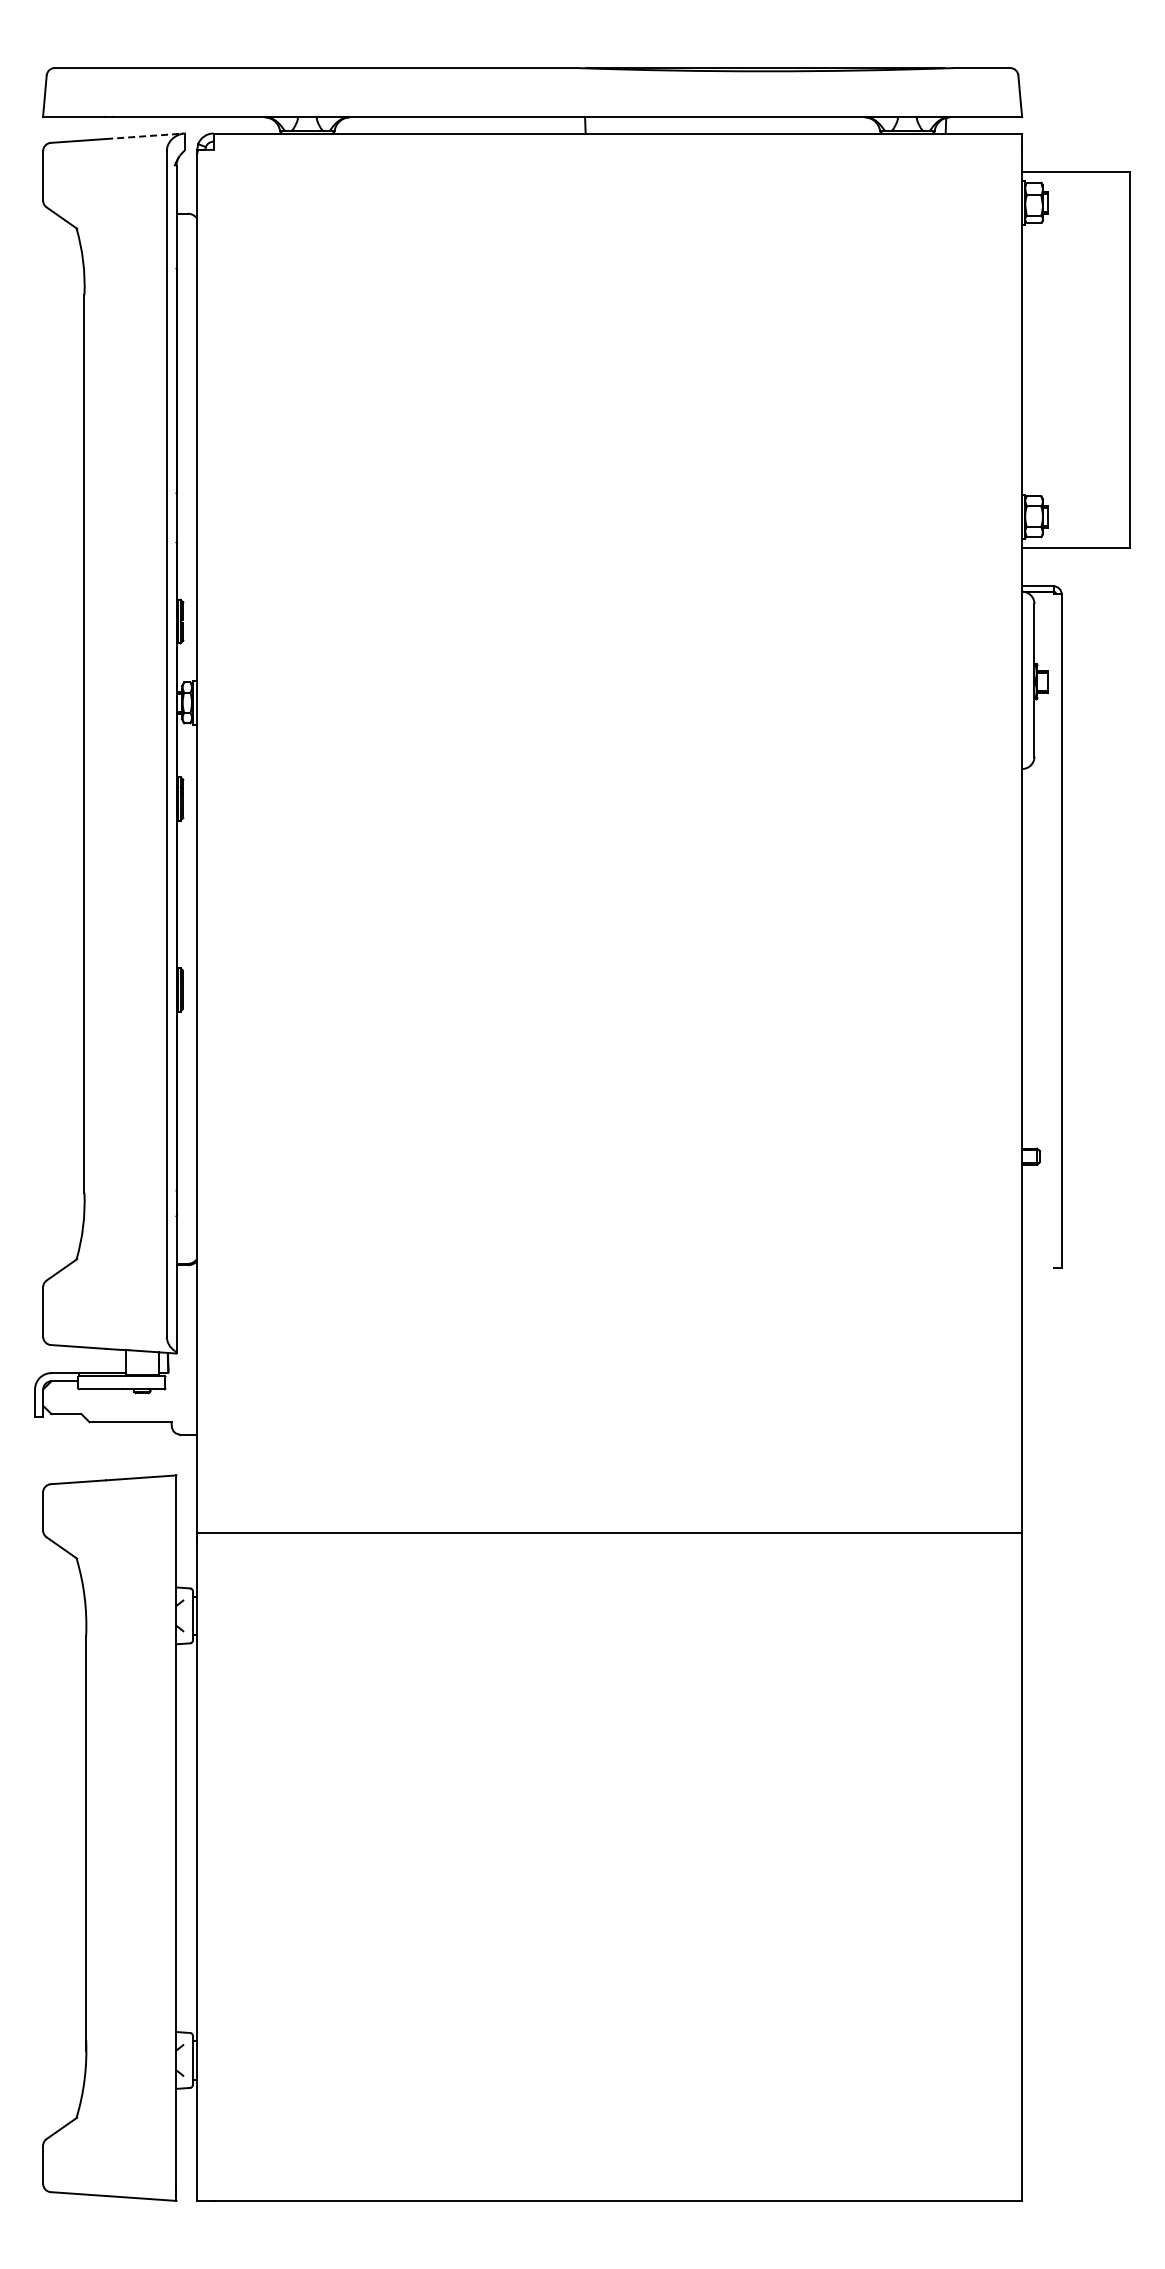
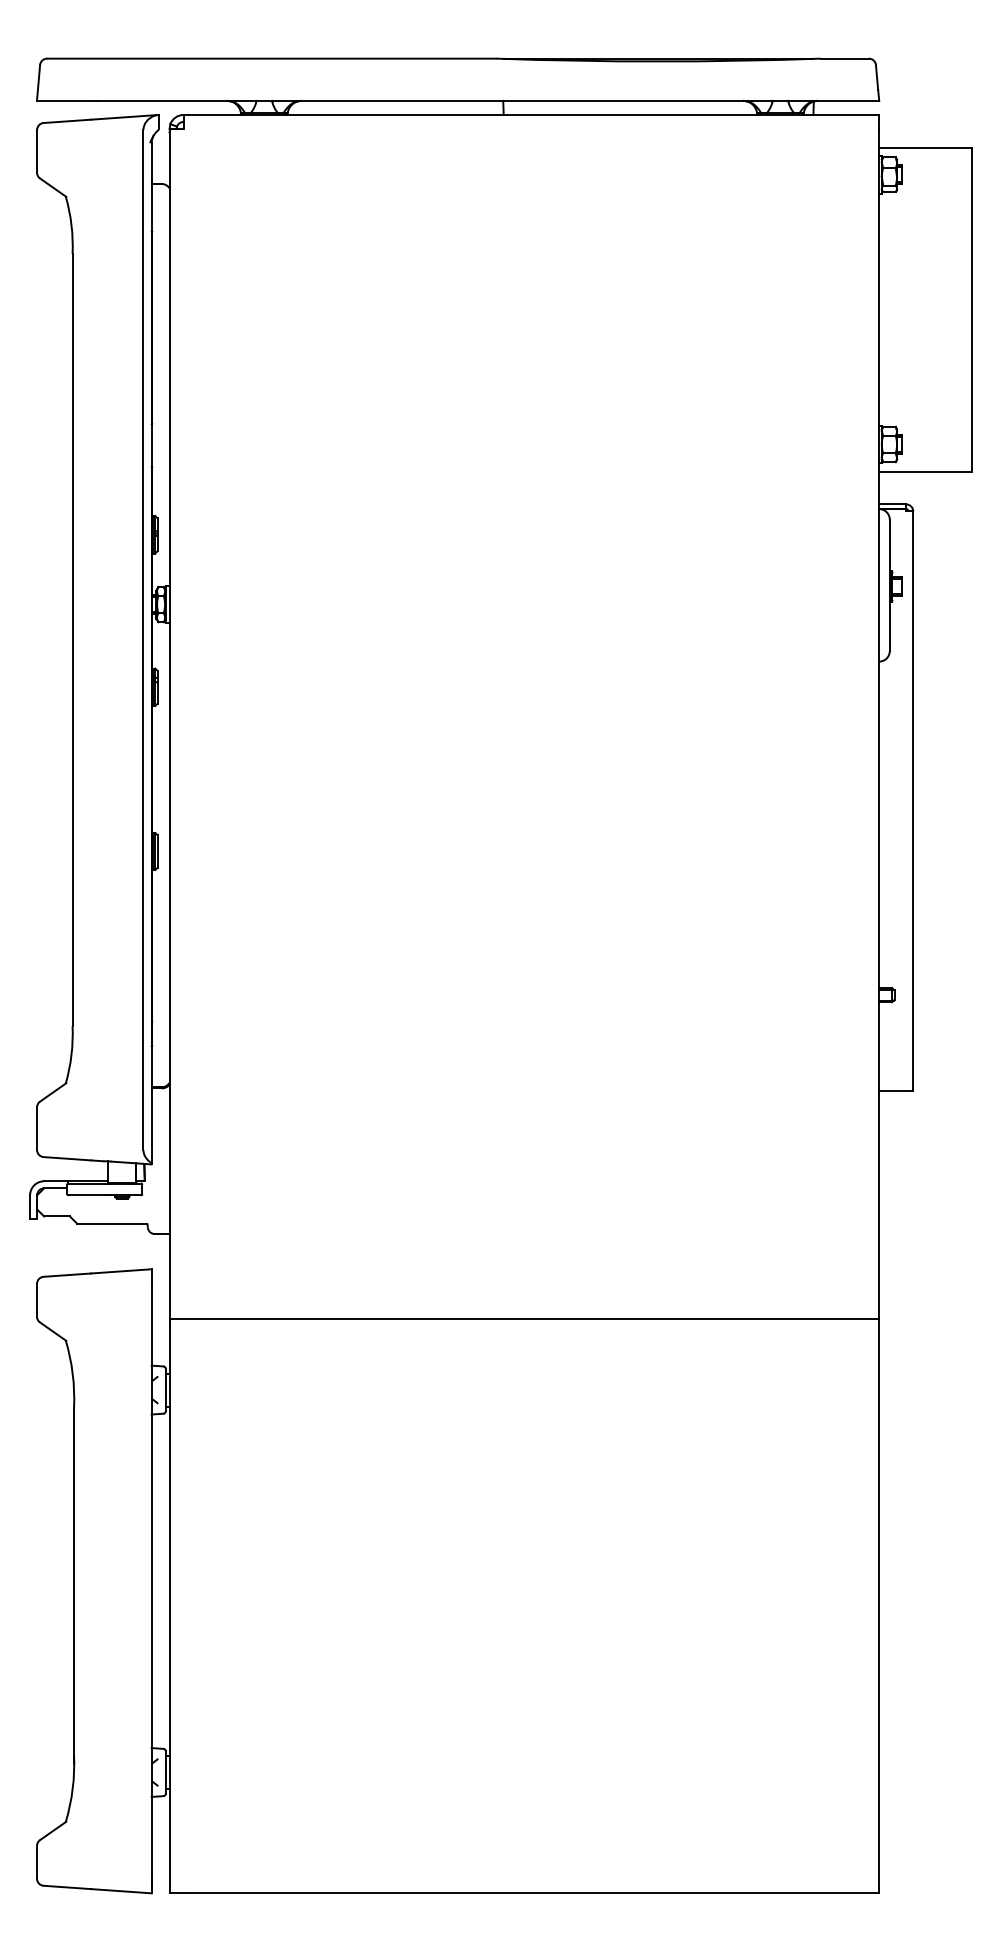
line: (144, 136) -> (124, 117), dashed -> solid
line: (1037, 1268) -> (892, 1091), added

